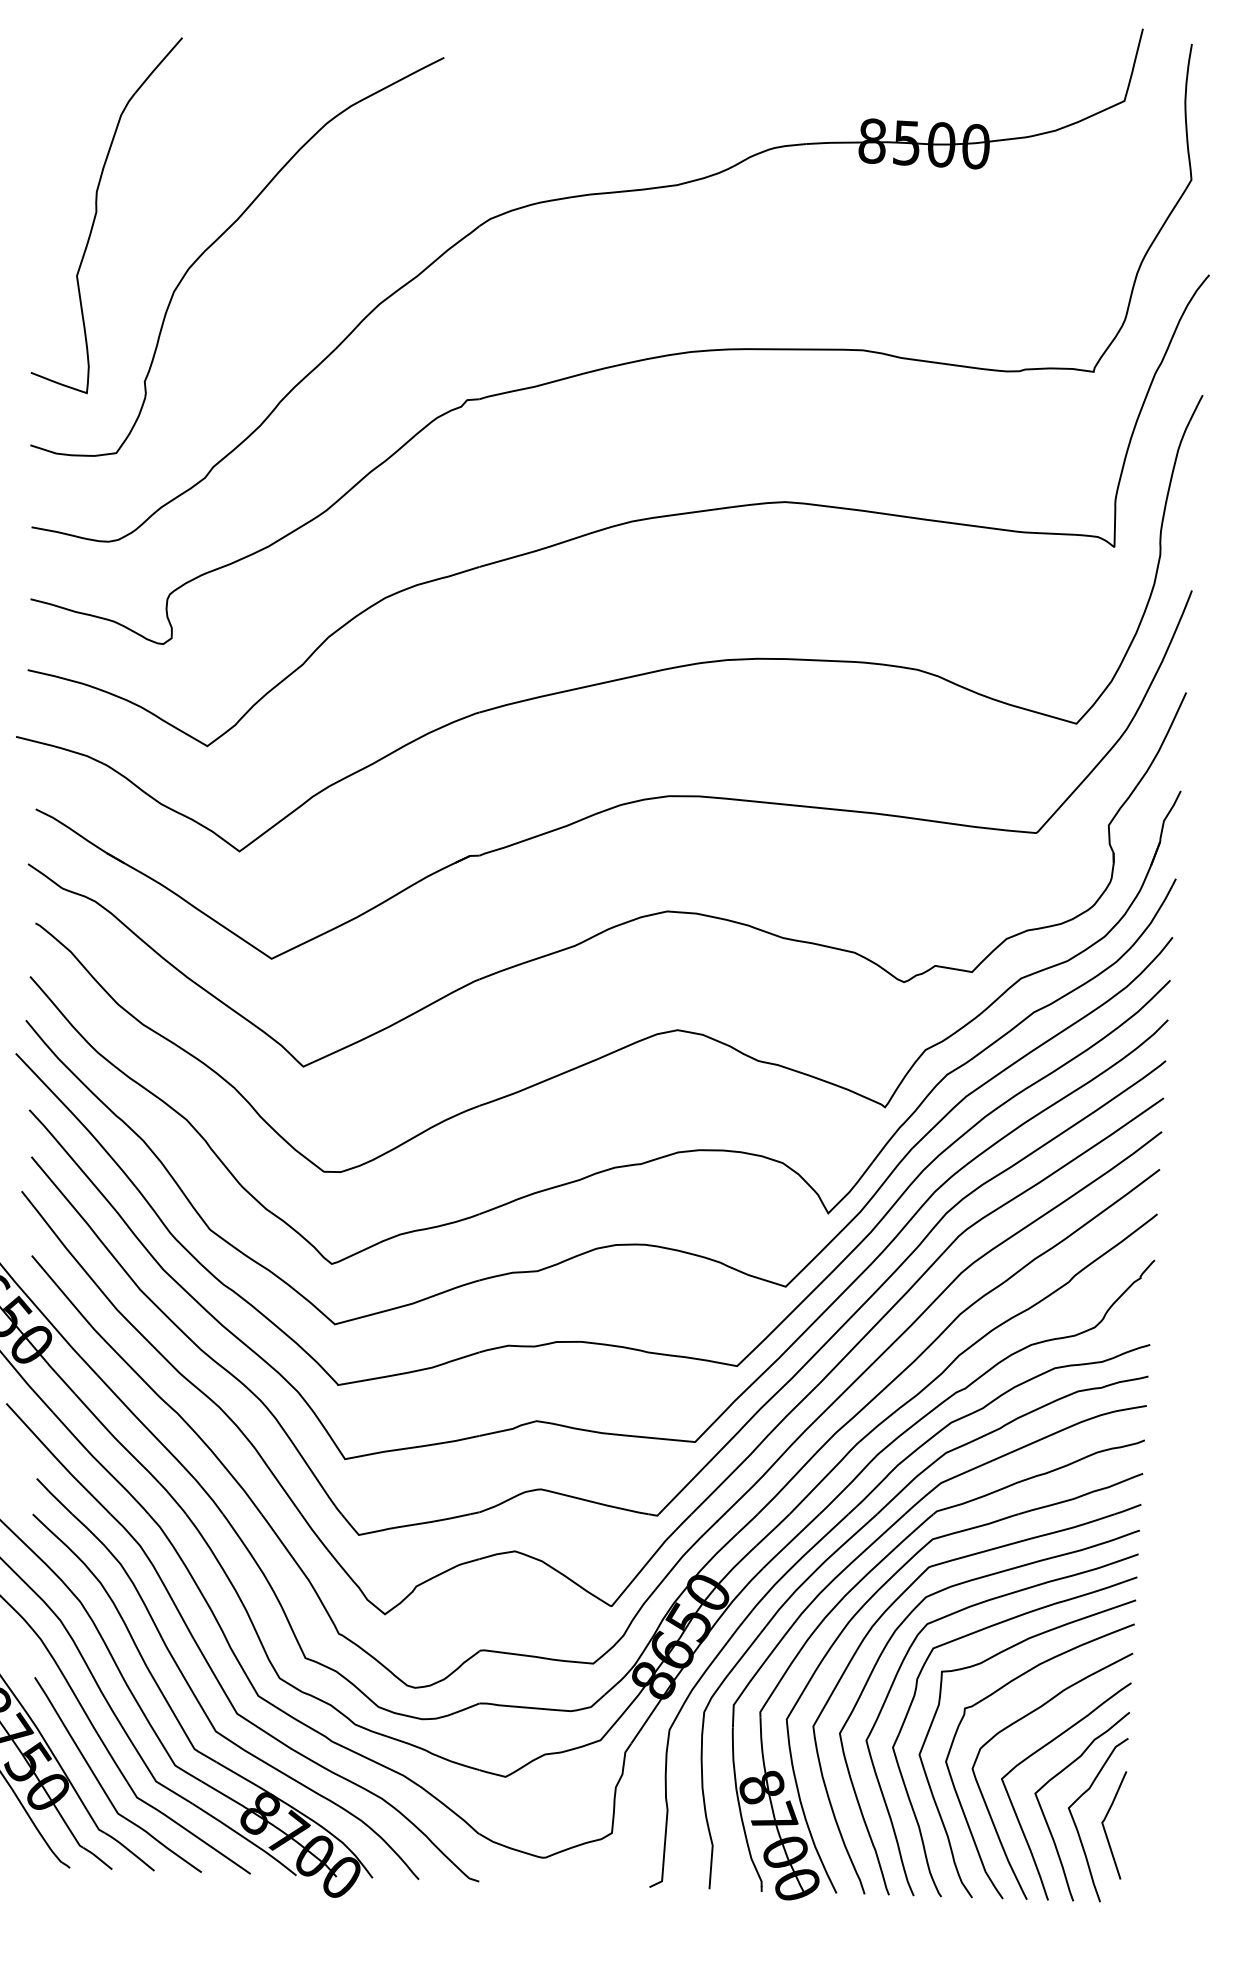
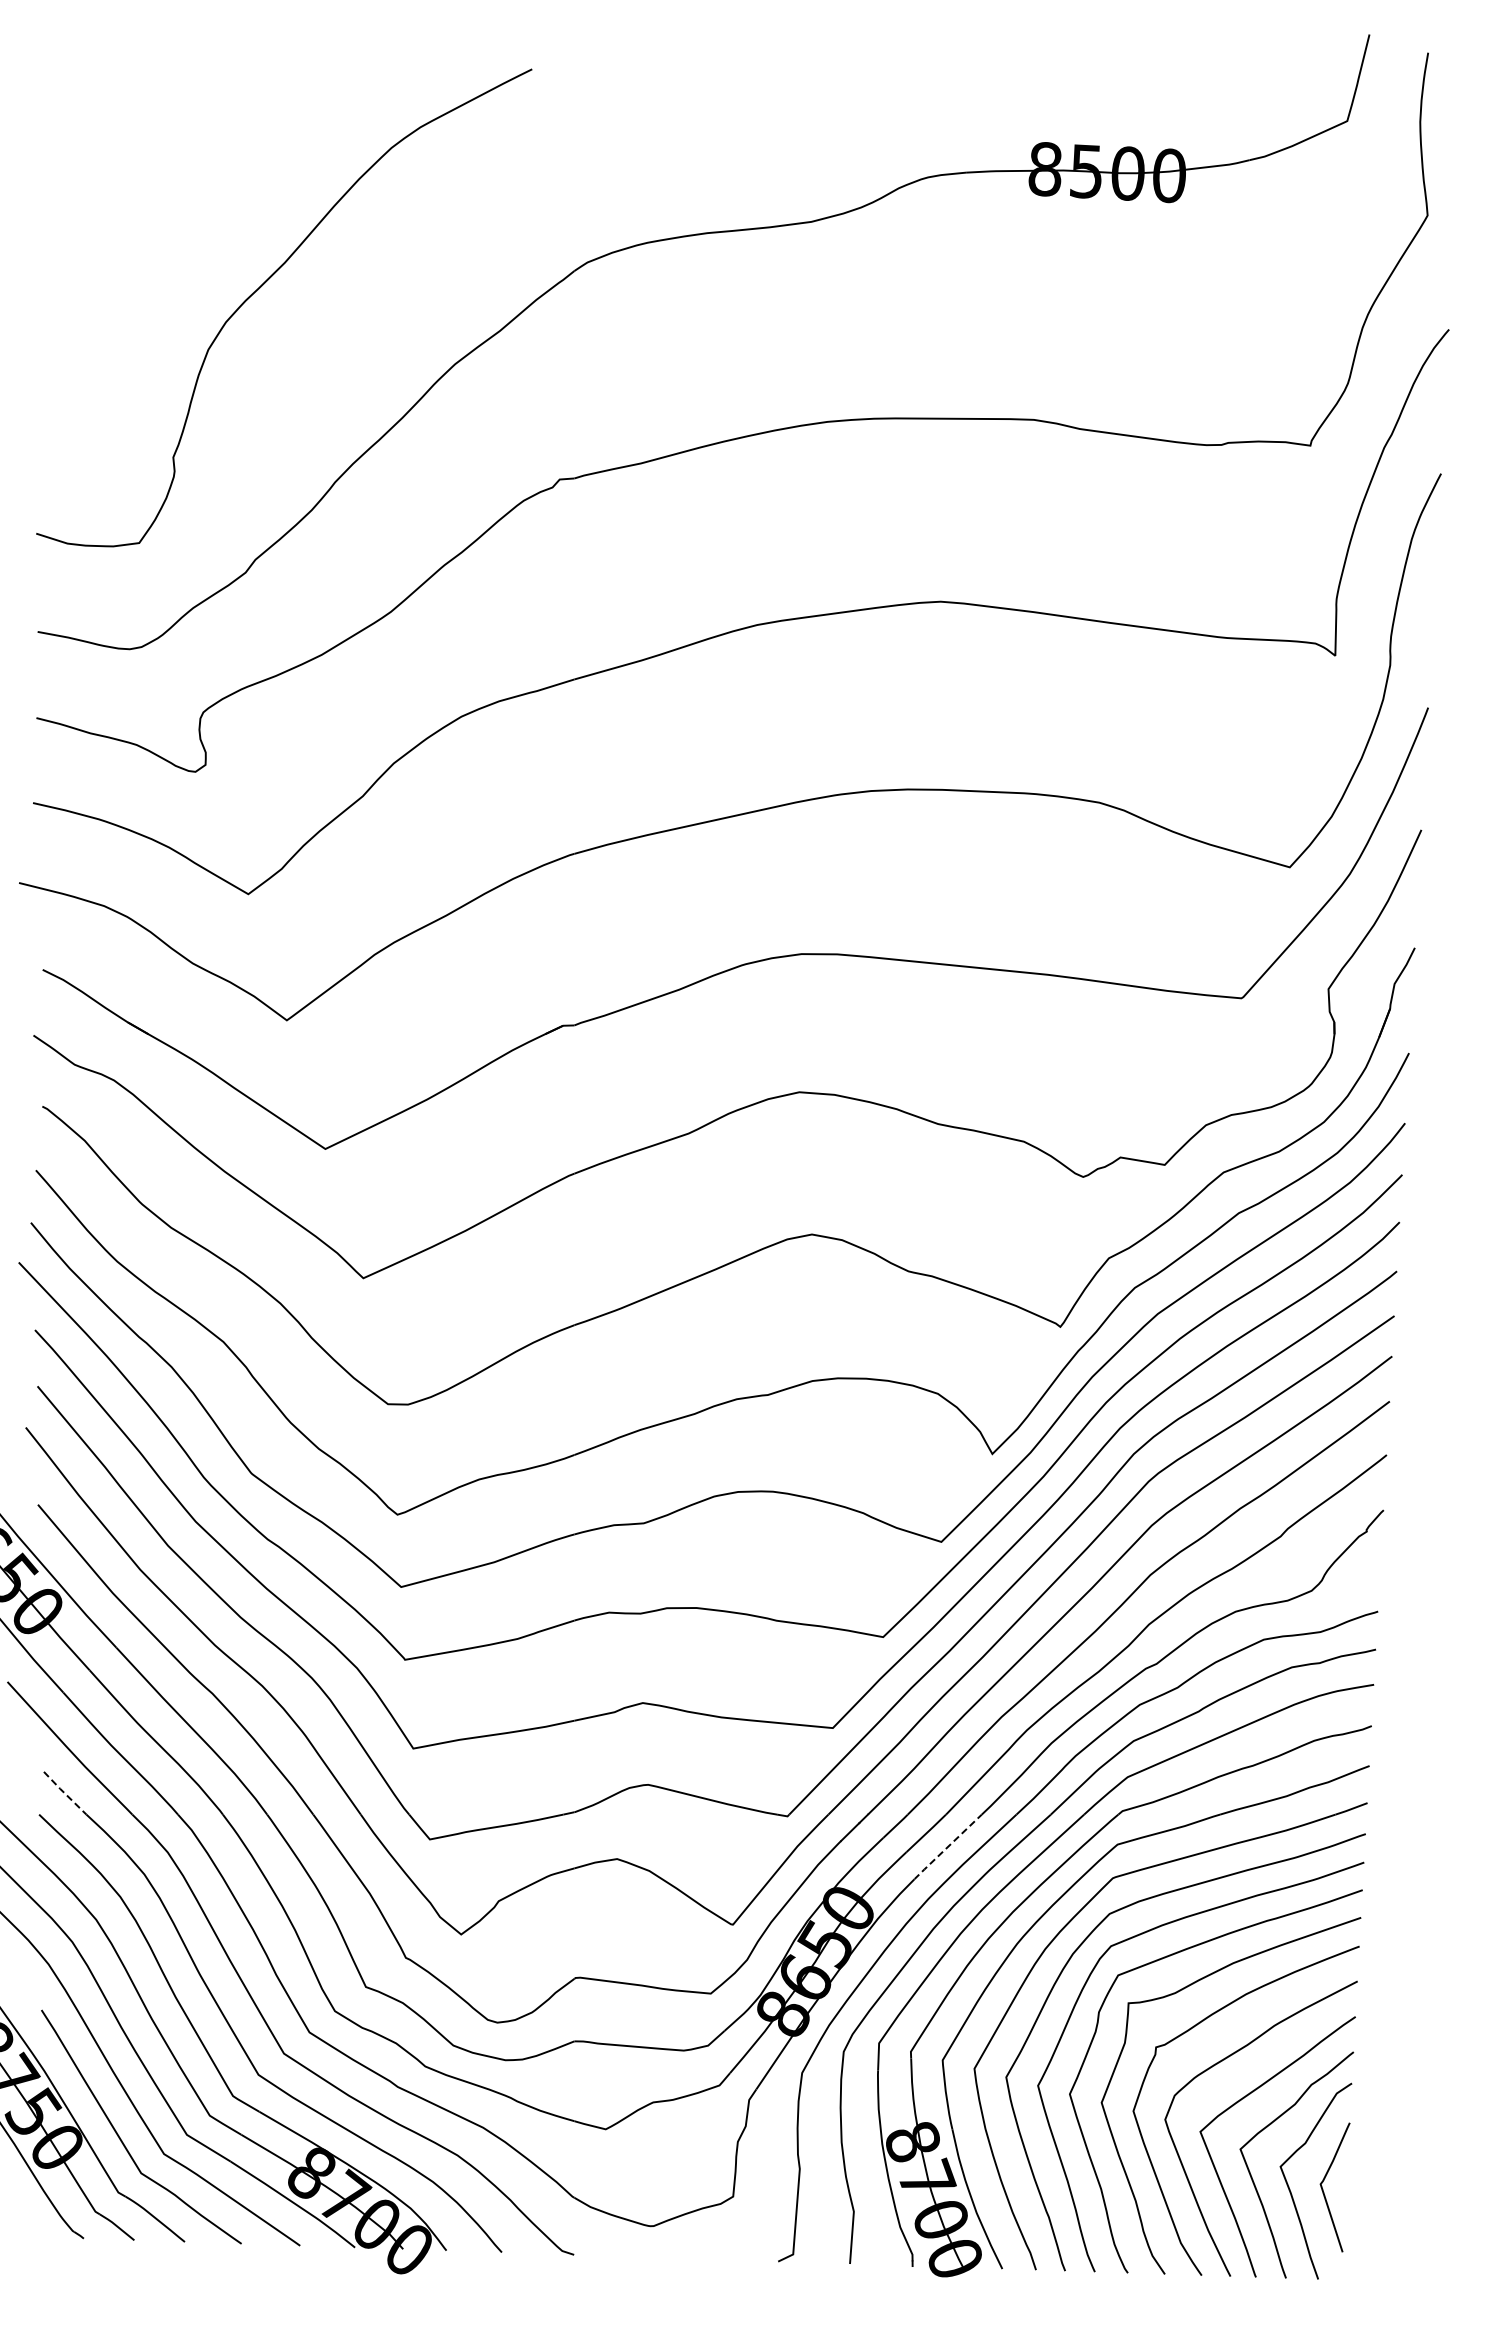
curve: (97, 212) -> (116, 254), removed
line: (53, 1495) -> (64, 1792), solid -> dashed
line: (790, 1541) -> (947, 1847), solid -> dashed

